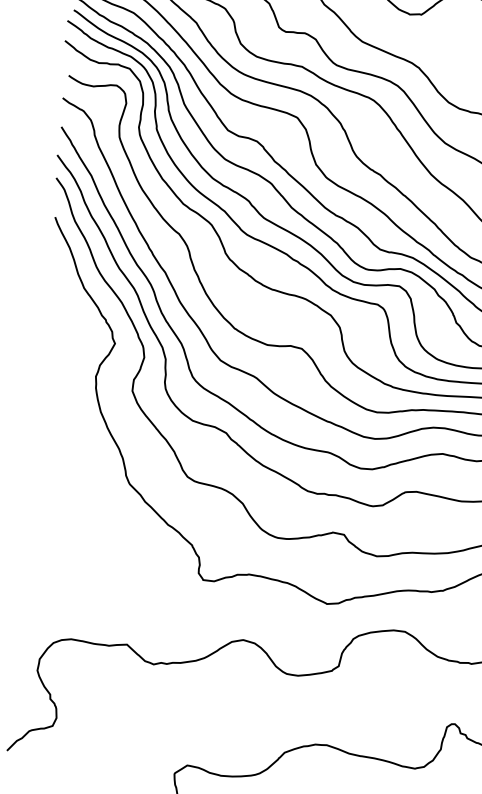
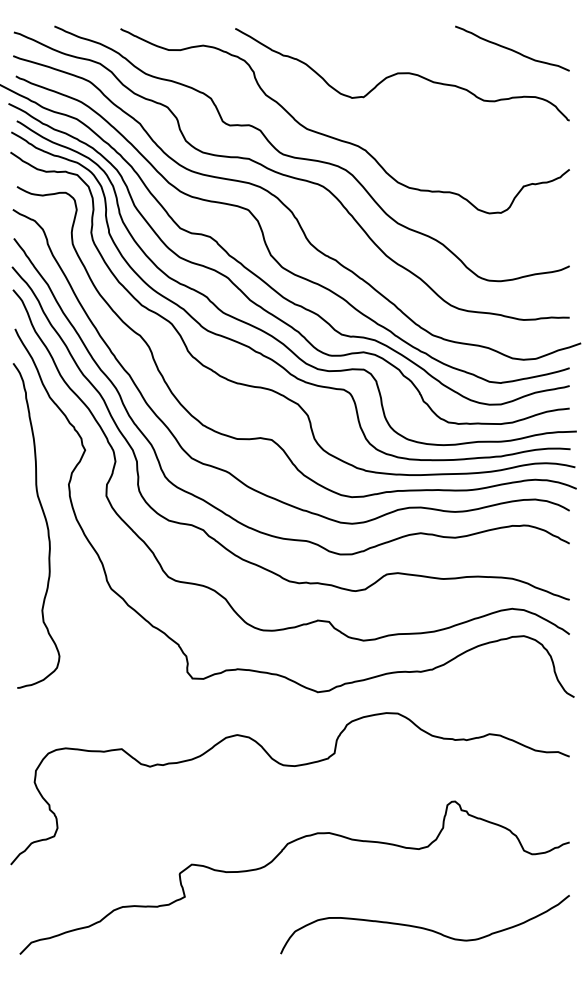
curve: (69, 412) -> (45, 522), added

